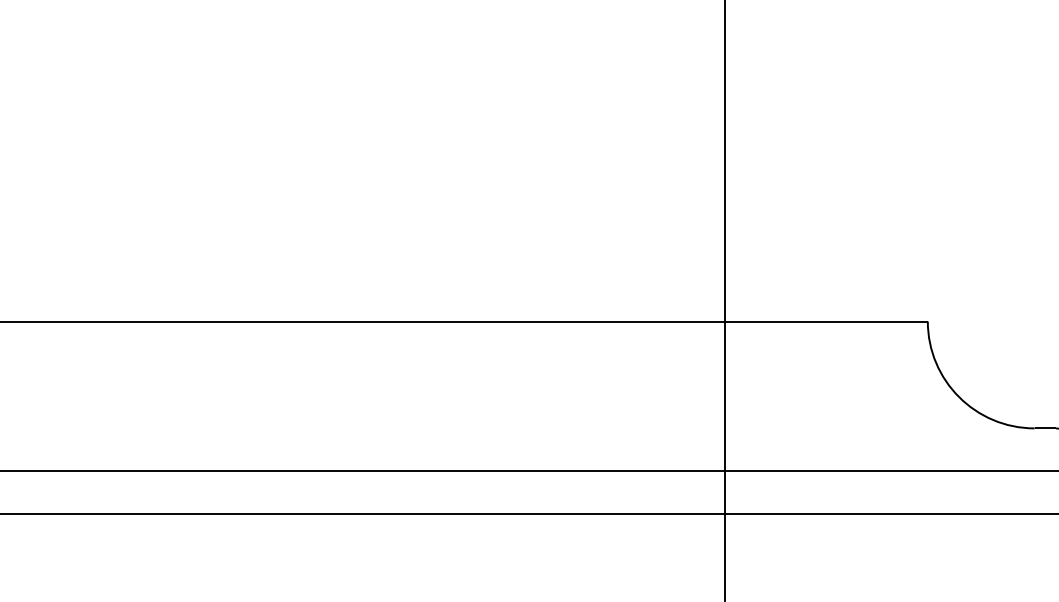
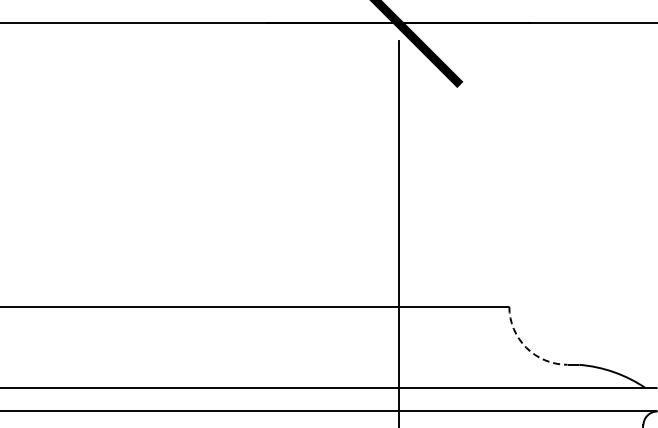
arc: (959, 396) -> (526, 347), solid -> dashed

